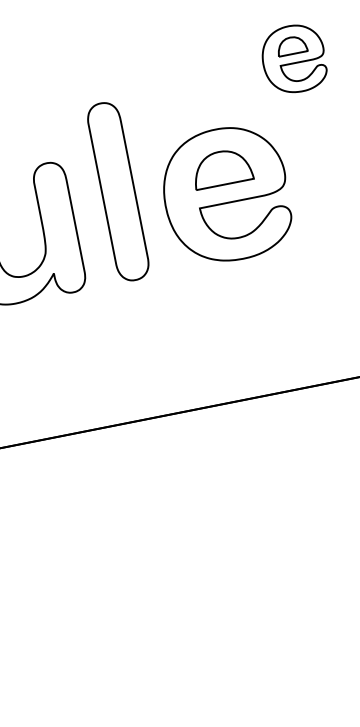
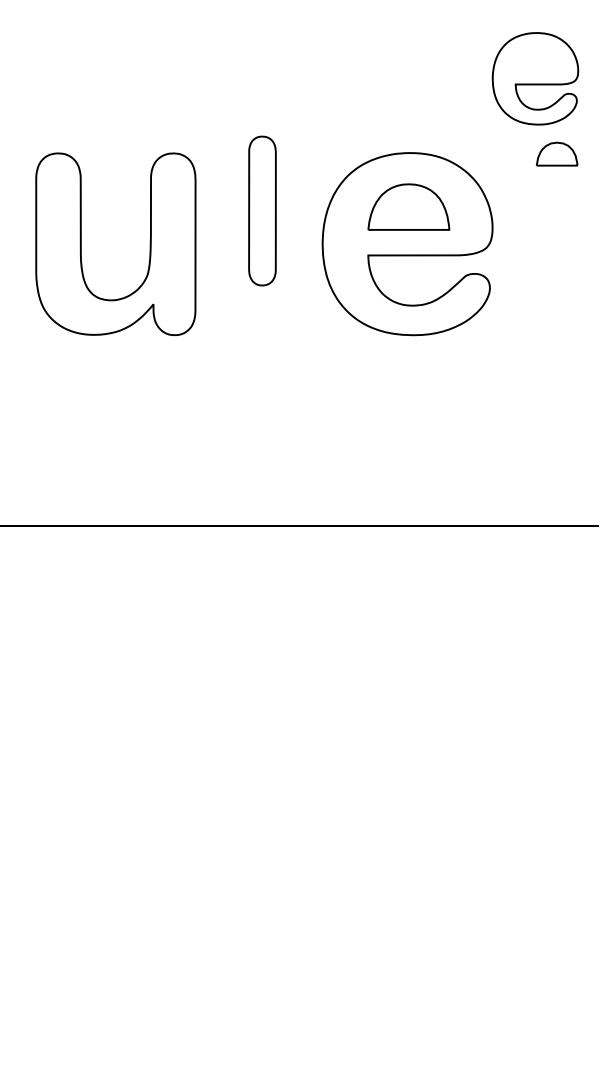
part: (291, 45) -> (557, 153), moved
part: (118, 191) -> (262, 210), size x0.6

